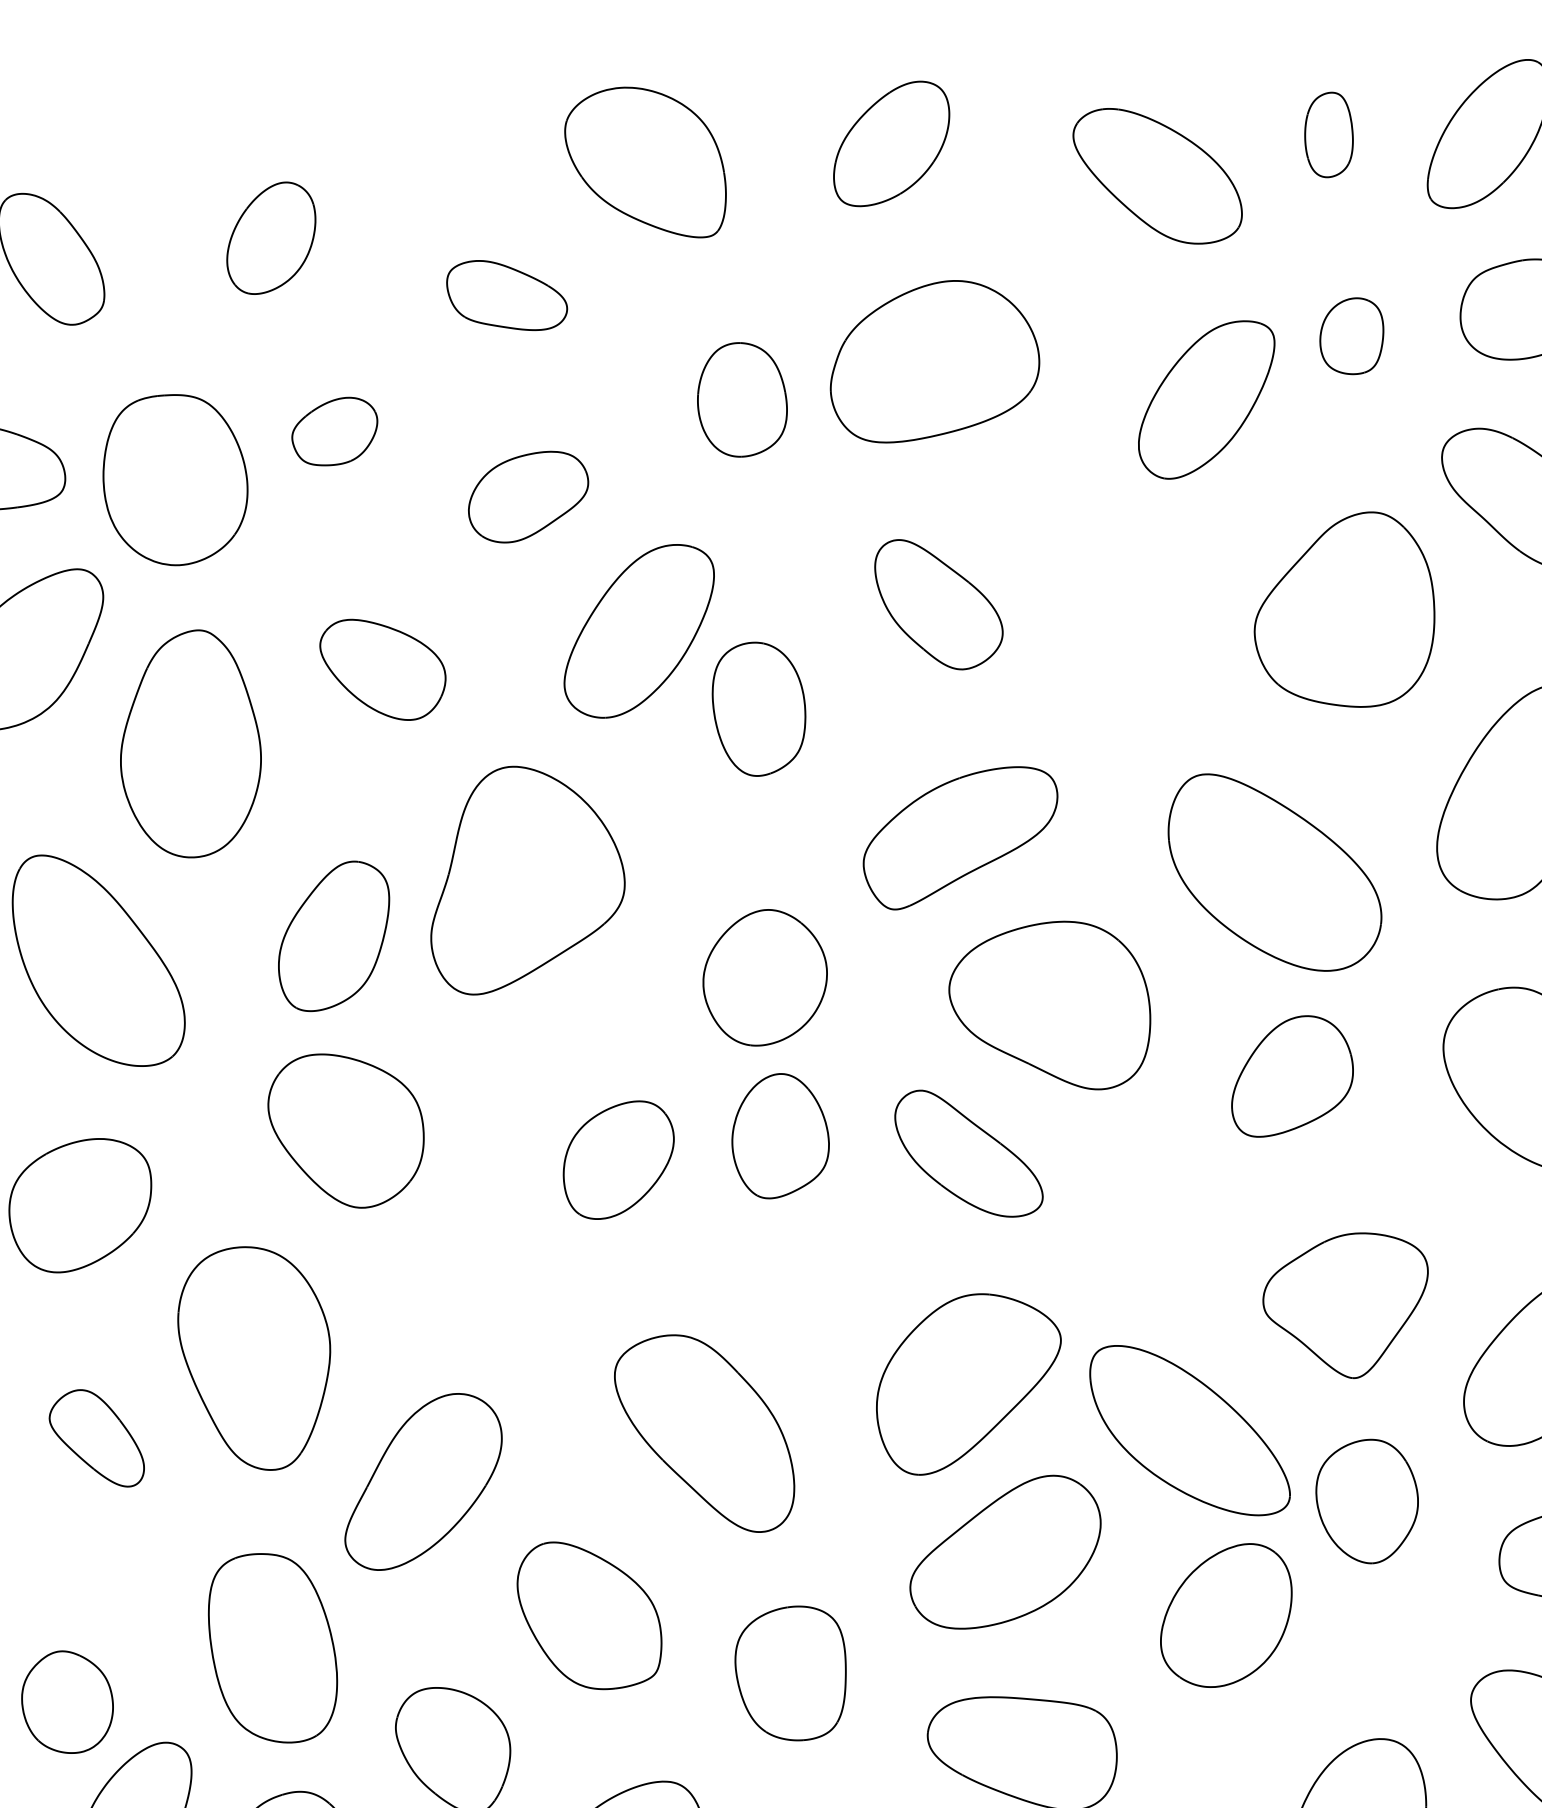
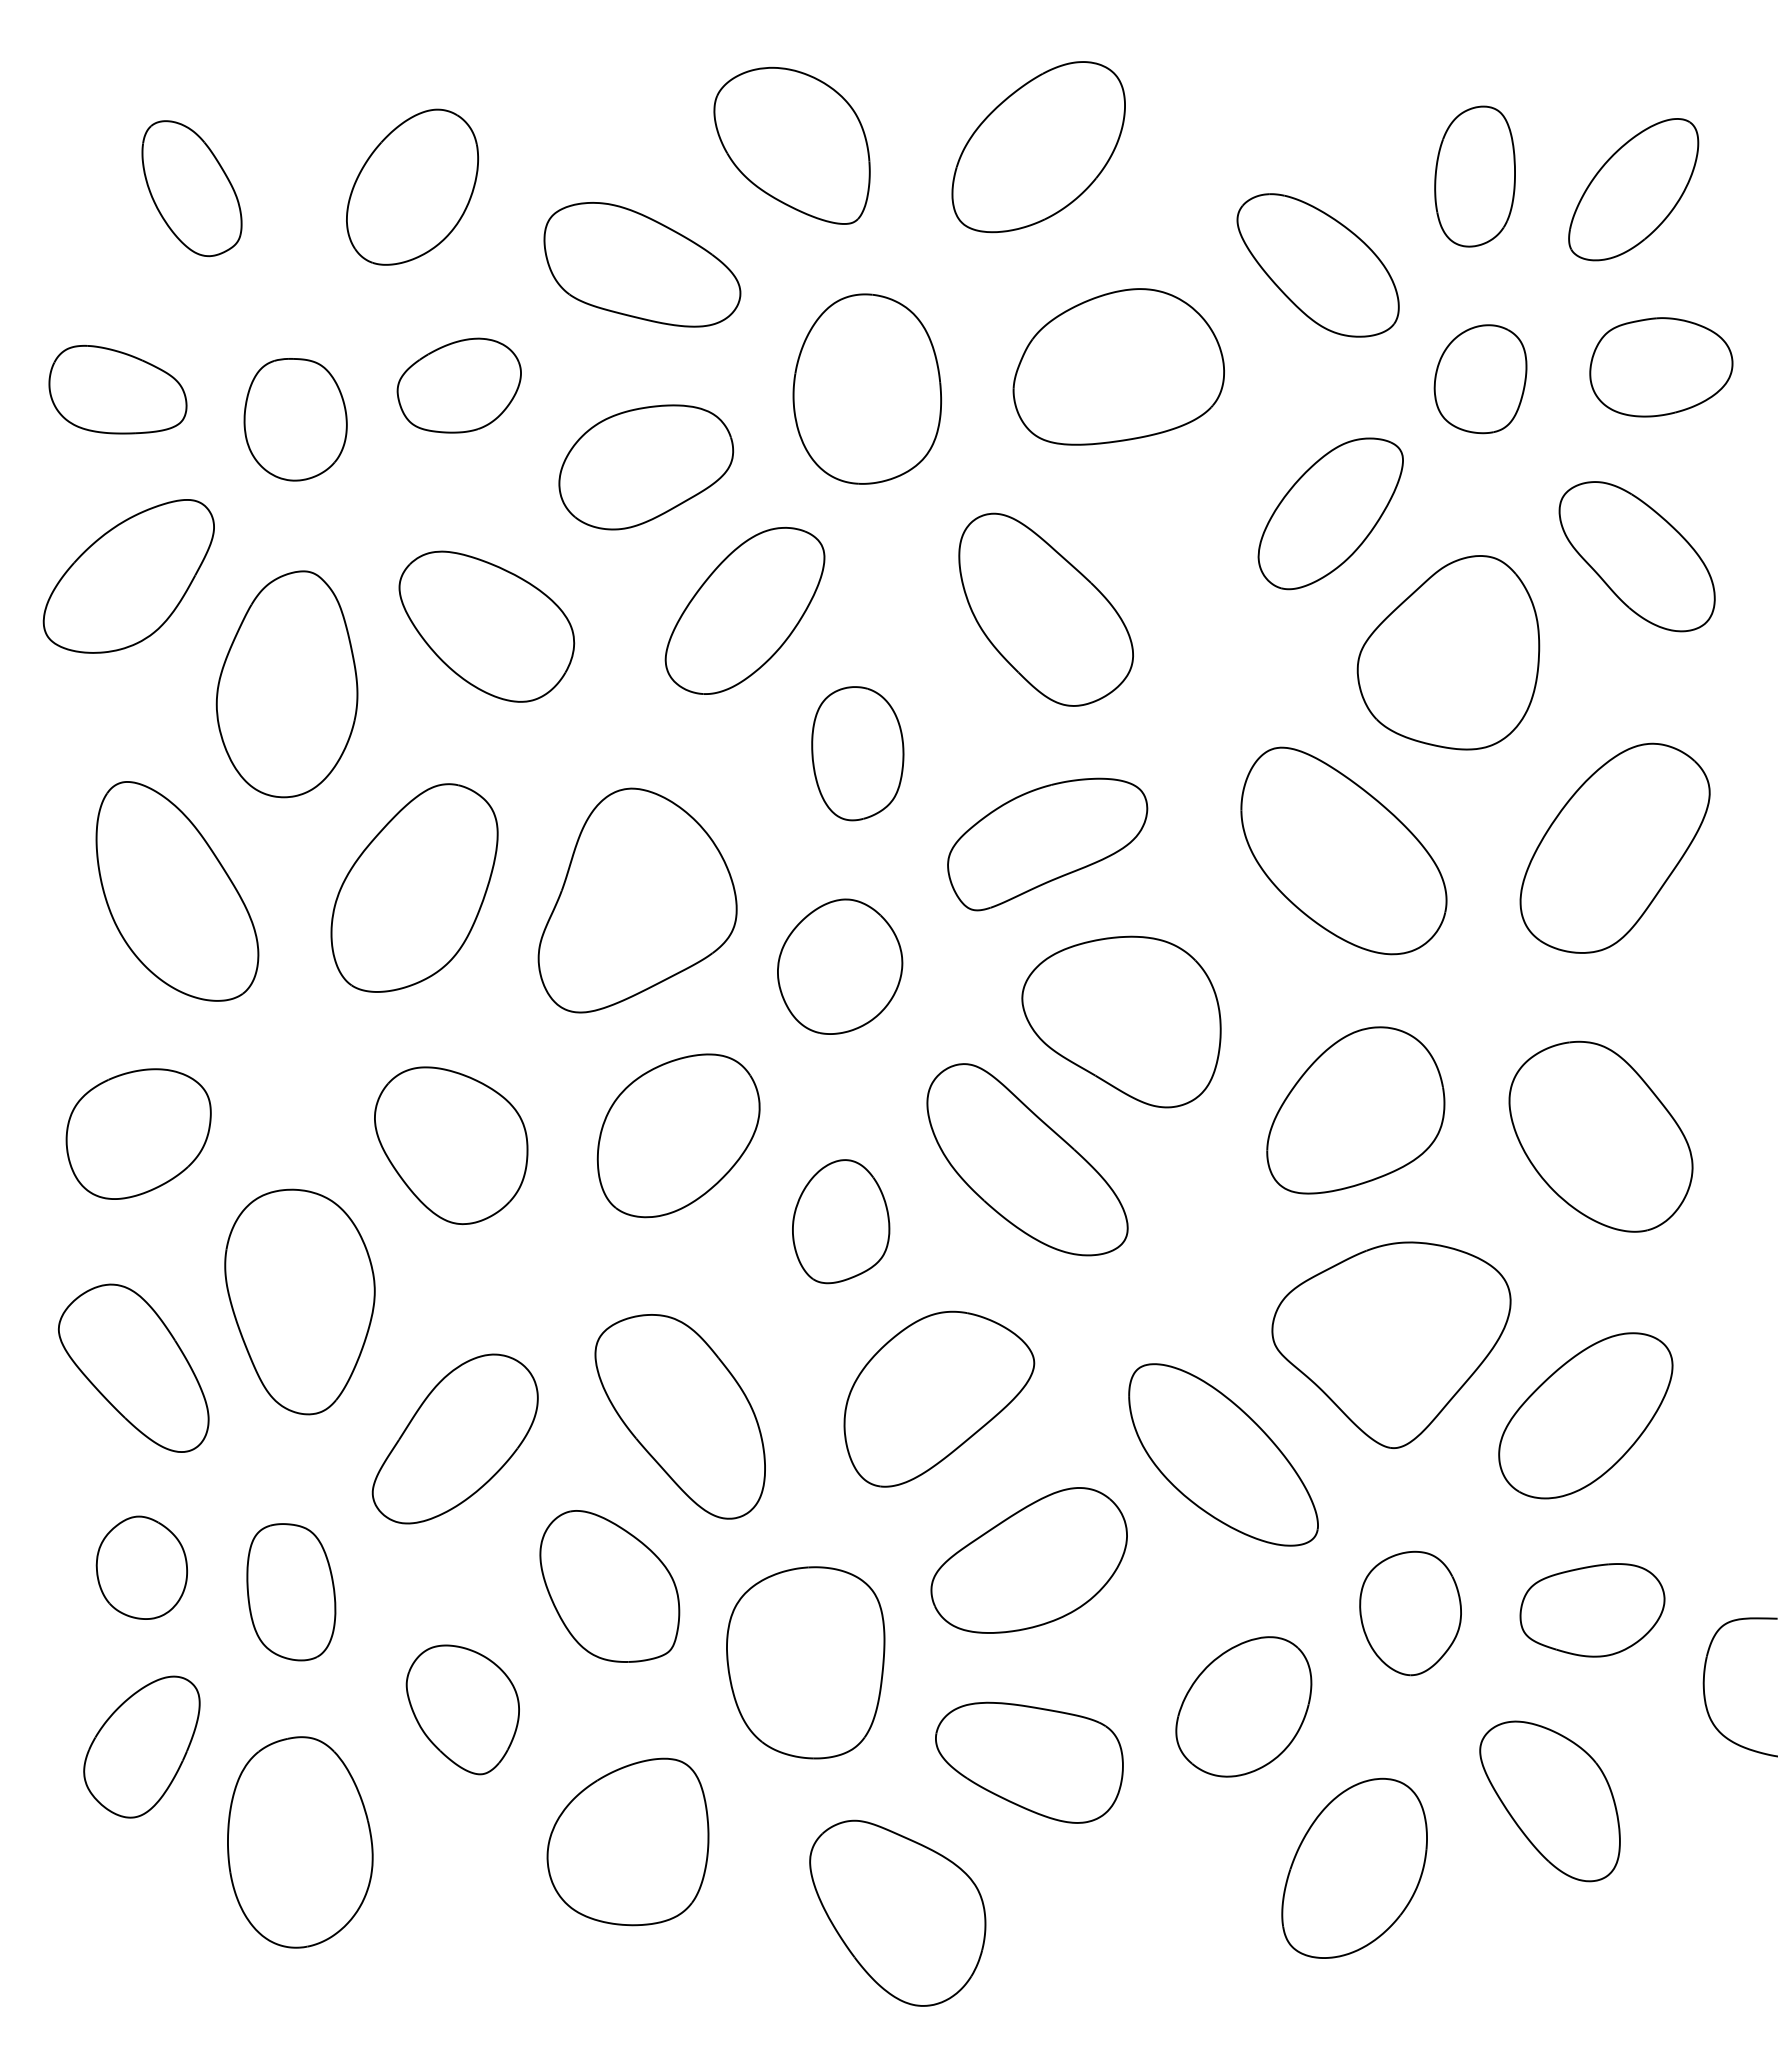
part: (1328, 135) -> (1474, 176), size x1.67
part: (891, 144) -> (1038, 147), size x1.43
part: (1157, 176) -> (1317, 265), moved
part: (271, 237) -> (412, 186), size x1.43
part: (507, 295) -> (642, 264), size x1.67
part: (1351, 336) -> (1480, 379), size x1.43
part: (933, 360) -> (1118, 366), moved
part: (742, 399) -> (867, 388), size x1.67
part: (1206, 399) -> (1330, 513), moved
part: (334, 431) -> (458, 385), size x1.43
part: (174, 479) -> (295, 419), size x0.71
part: (528, 497) -> (646, 467), size x1.43
part: (938, 603) -> (1045, 609), size x1.43
part: (383, 669) -> (486, 626), size x1.43
part: (759, 708) -> (857, 753), moved
part: (1274, 871) -> (1343, 850), moved
part: (524, 877) -> (637, 900), moved
part: (334, 935) -> (414, 887), size x1.43
part: (1291, 1075) -> (1355, 1110), size x1.43
part: (347, 1130) -> (451, 1145), moved
part: (780, 1135) -> (841, 1221), moved
part: (968, 1153) -> (1027, 1159), size x1.43
part: (618, 1159) -> (678, 1135), size x1.43
part: (1347, 1305) -> (1391, 1344), size x1.43
part: (969, 1382) -> (939, 1398), moved
part: (704, 1434) -> (679, 1416), moved
part: (96, 1438) -> (133, 1367), size x1.67
part: (1367, 1501) -> (1410, 1613), moved
part: (1225, 1615) -> (1243, 1706), moved
part: (273, 1648) -> (291, 1592), size x0.71
part: (791, 1673) -> (805, 1662), size x1.43
part: (66, 1701) -> (141, 1567), moved

